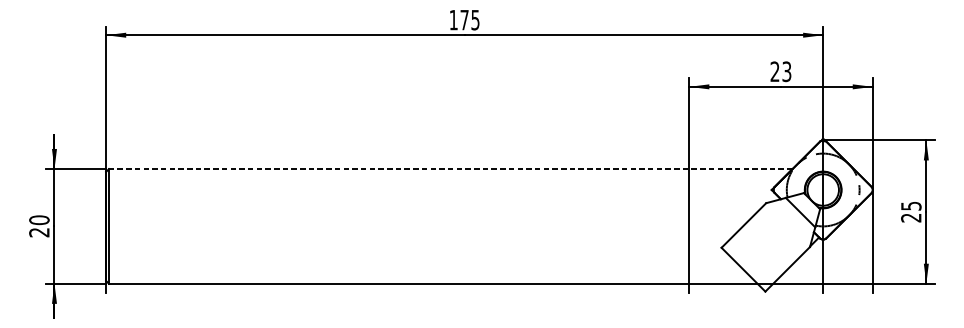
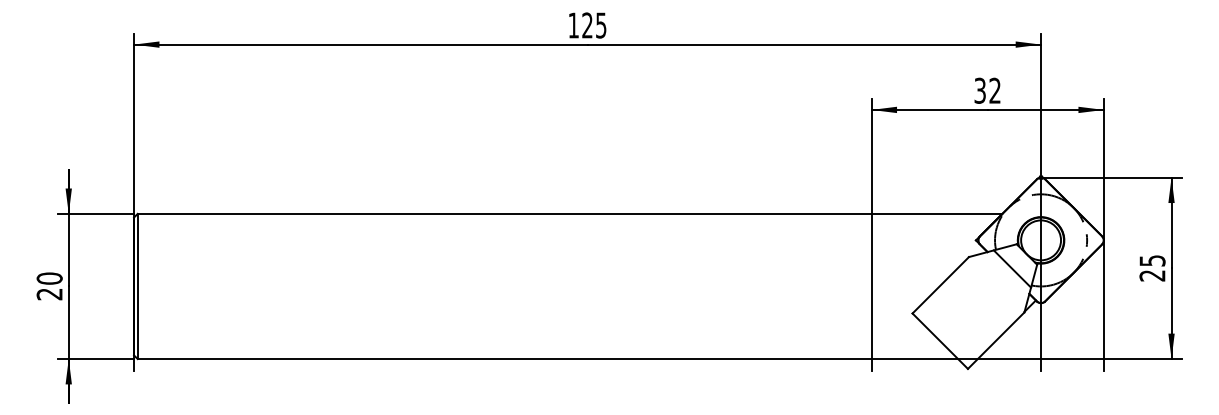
text: (464, 20) -> (587, 25), 175 -> 125
text: (780, 71) -> (987, 90), 23 -> 32
line: (450, 168) -> (569, 213), dashed -> solid

